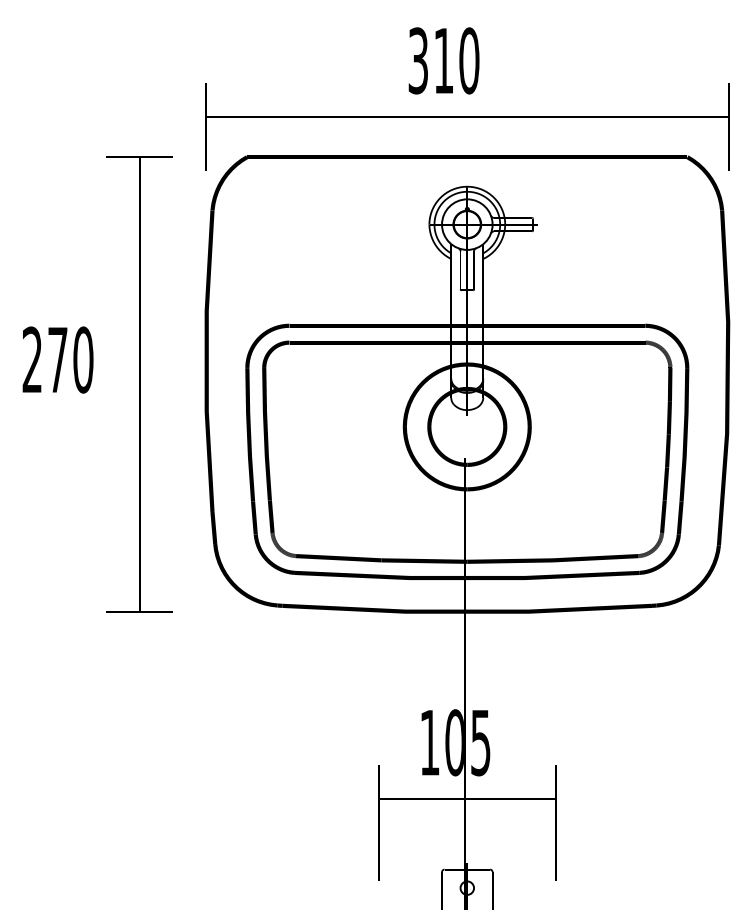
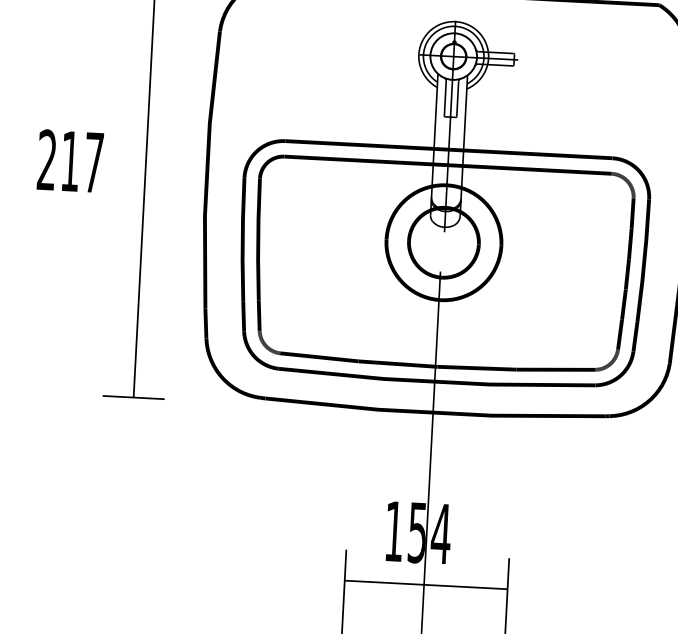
text: (70, 359) -> (82, 161), 270 -> 217
text: (468, 742) -> (429, 533), 105 -> 154

